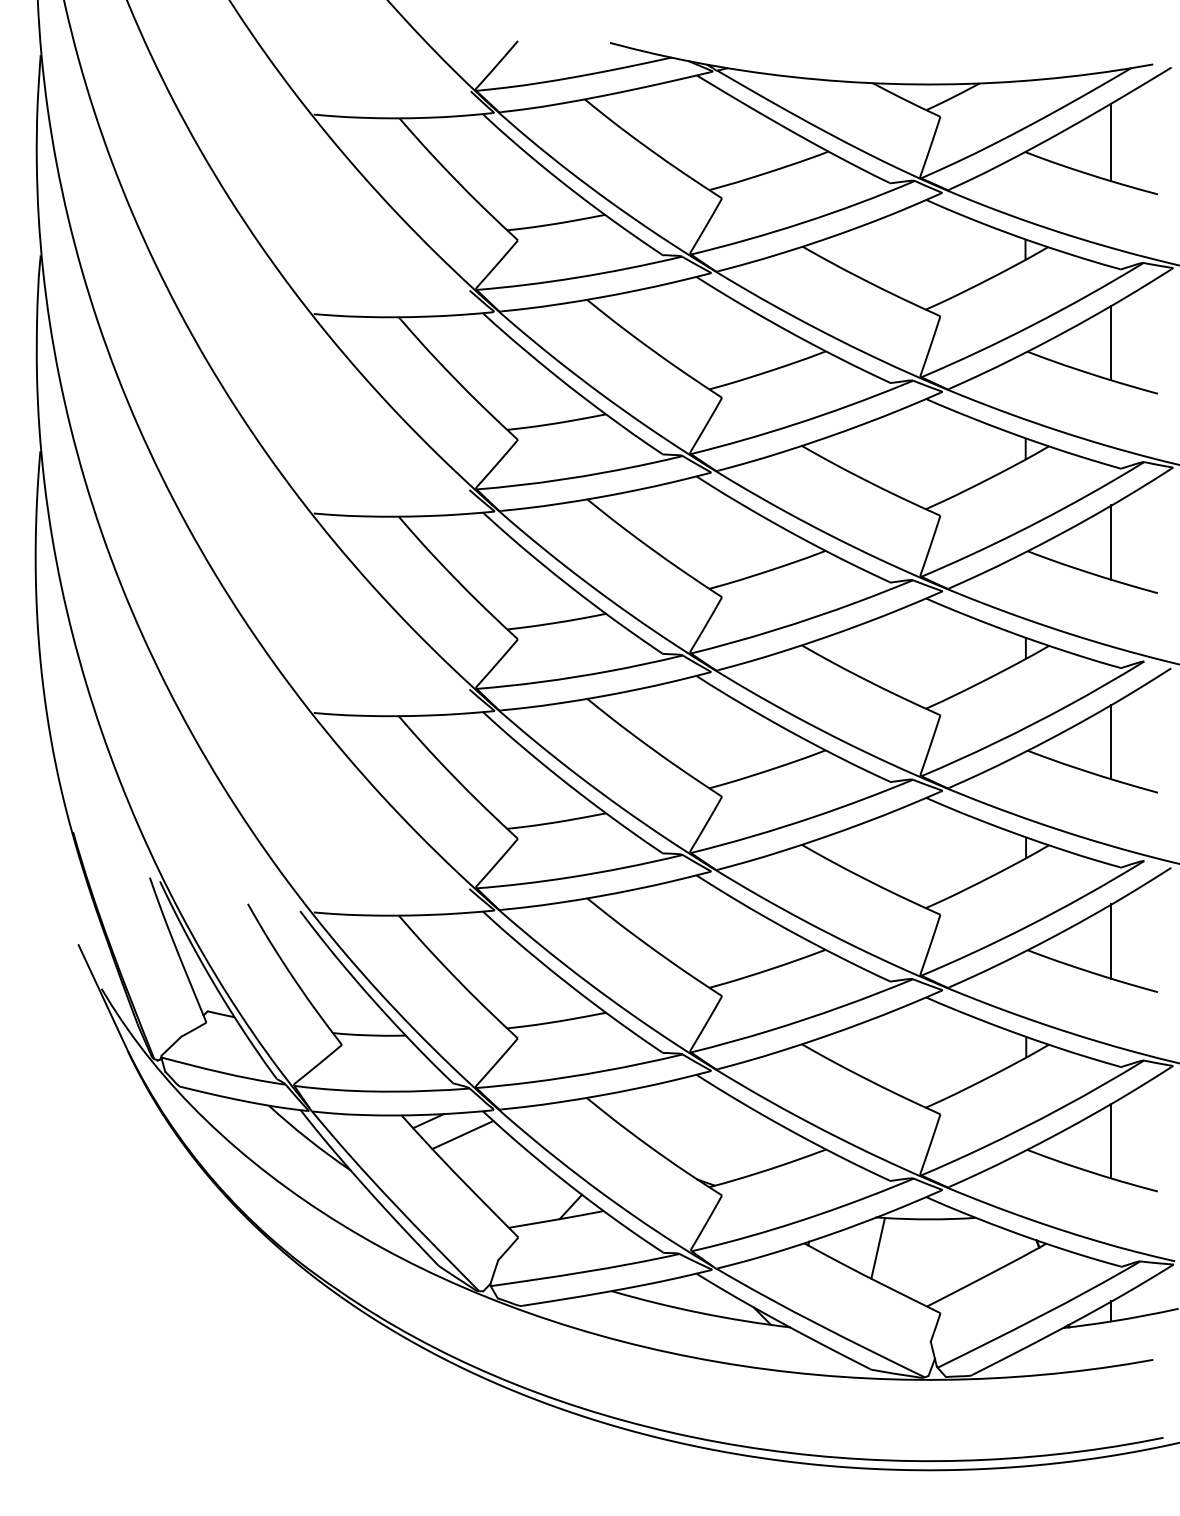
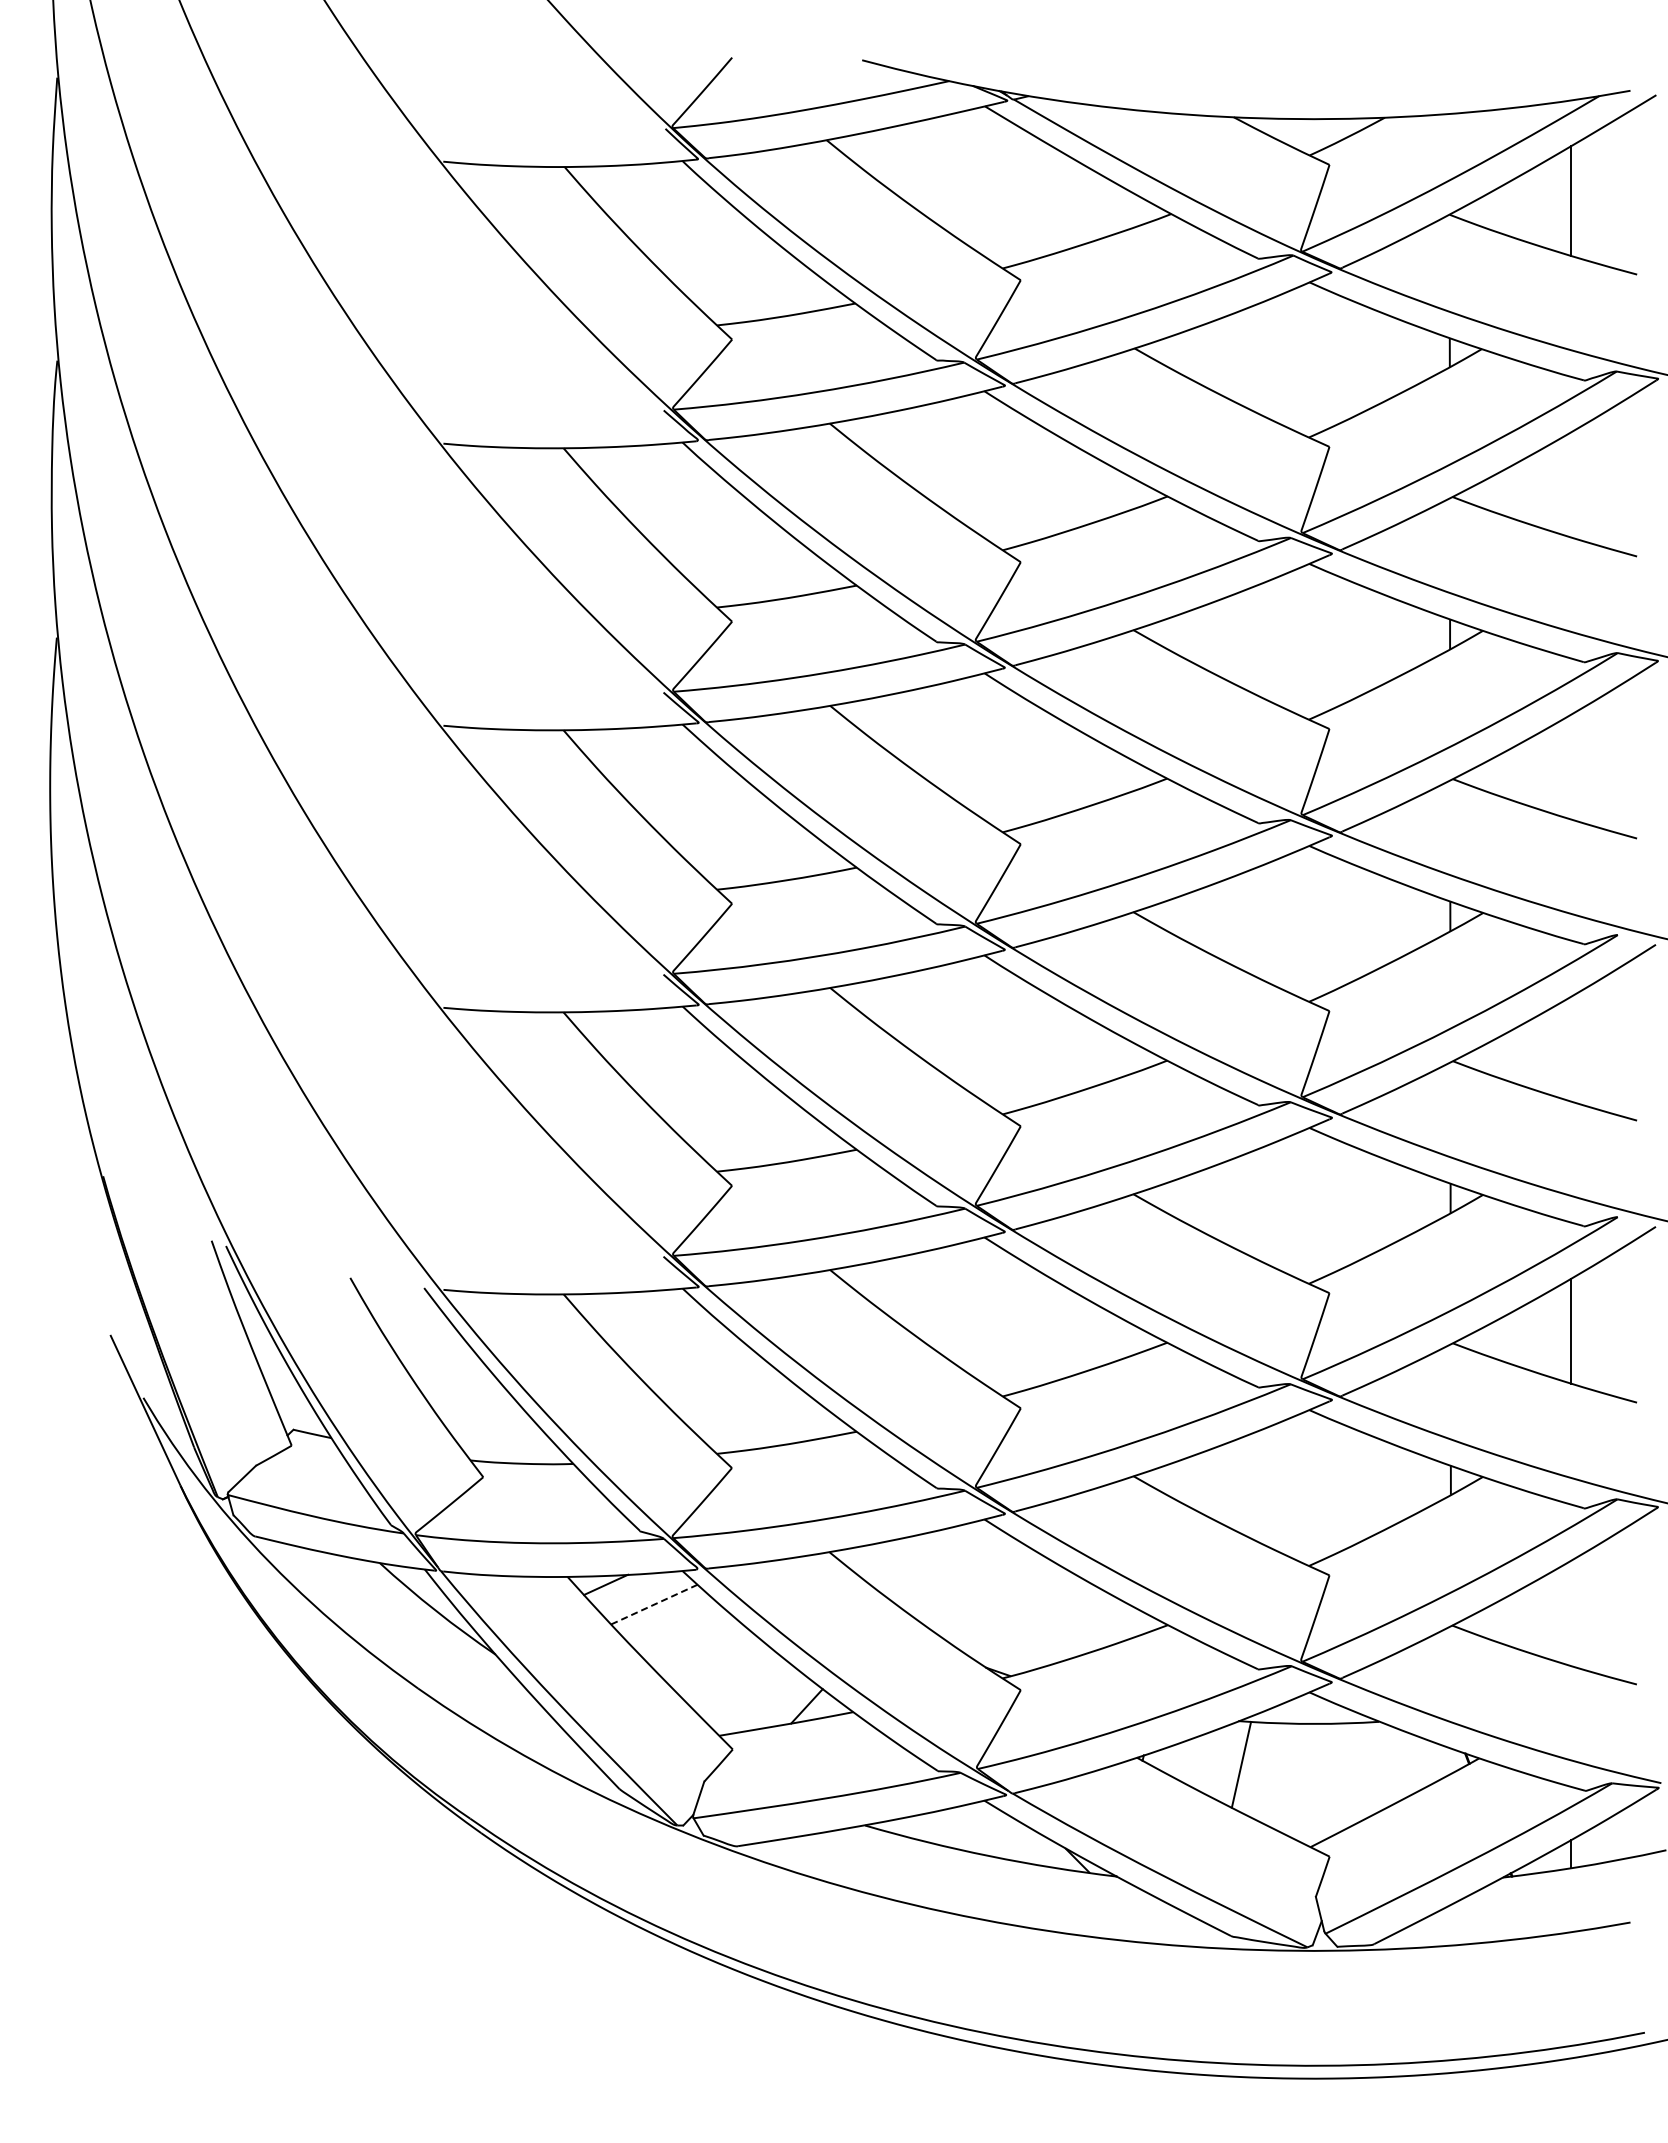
line: (1111, 342) -> (1571, 484), removed
line: (1111, 542) -> (1571, 766), removed
line: (1111, 741) -> (1571, 1048), removed
line: (463, 1134) -> (654, 1604), solid -> dashed
line: (1111, 1140) -> (1571, 1612), removed

